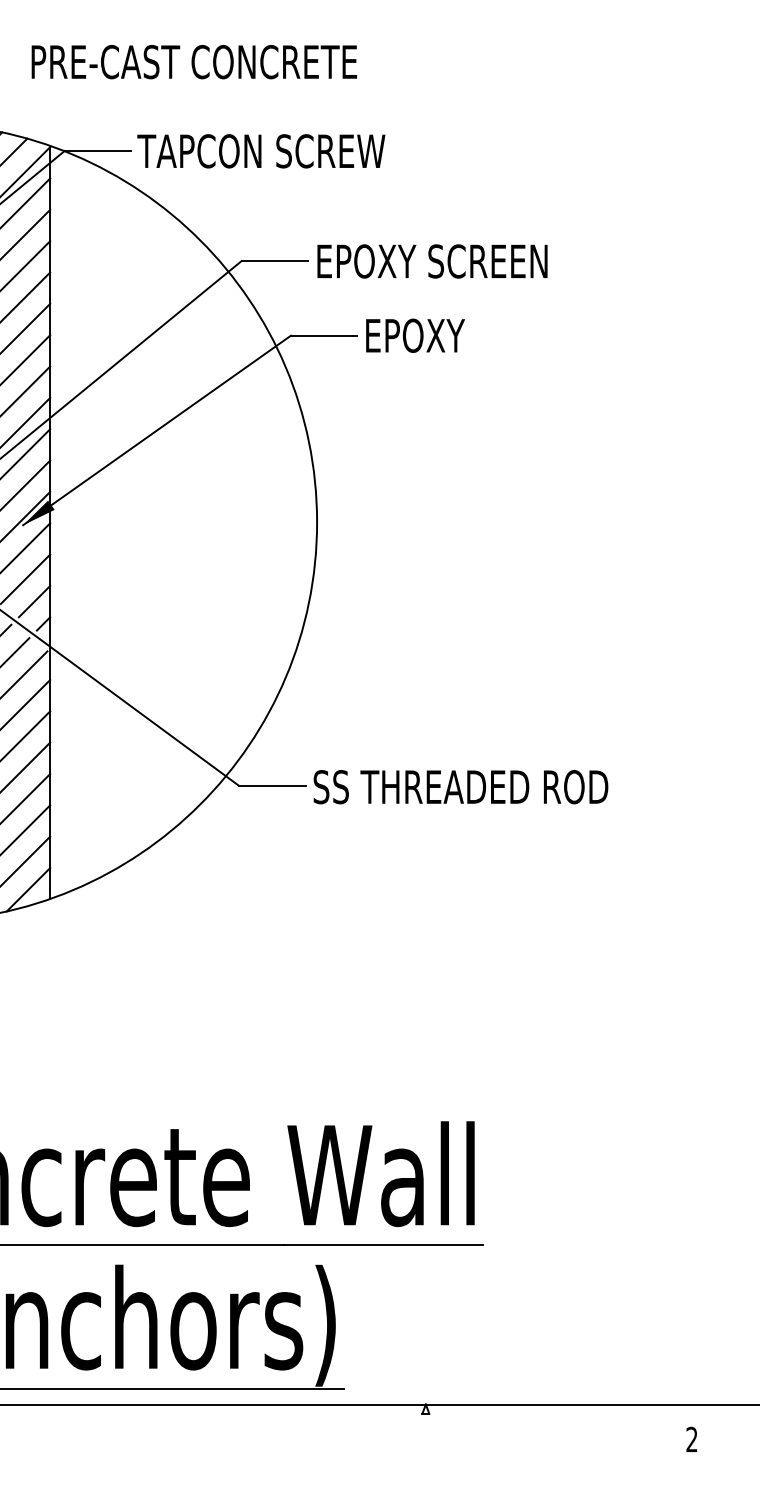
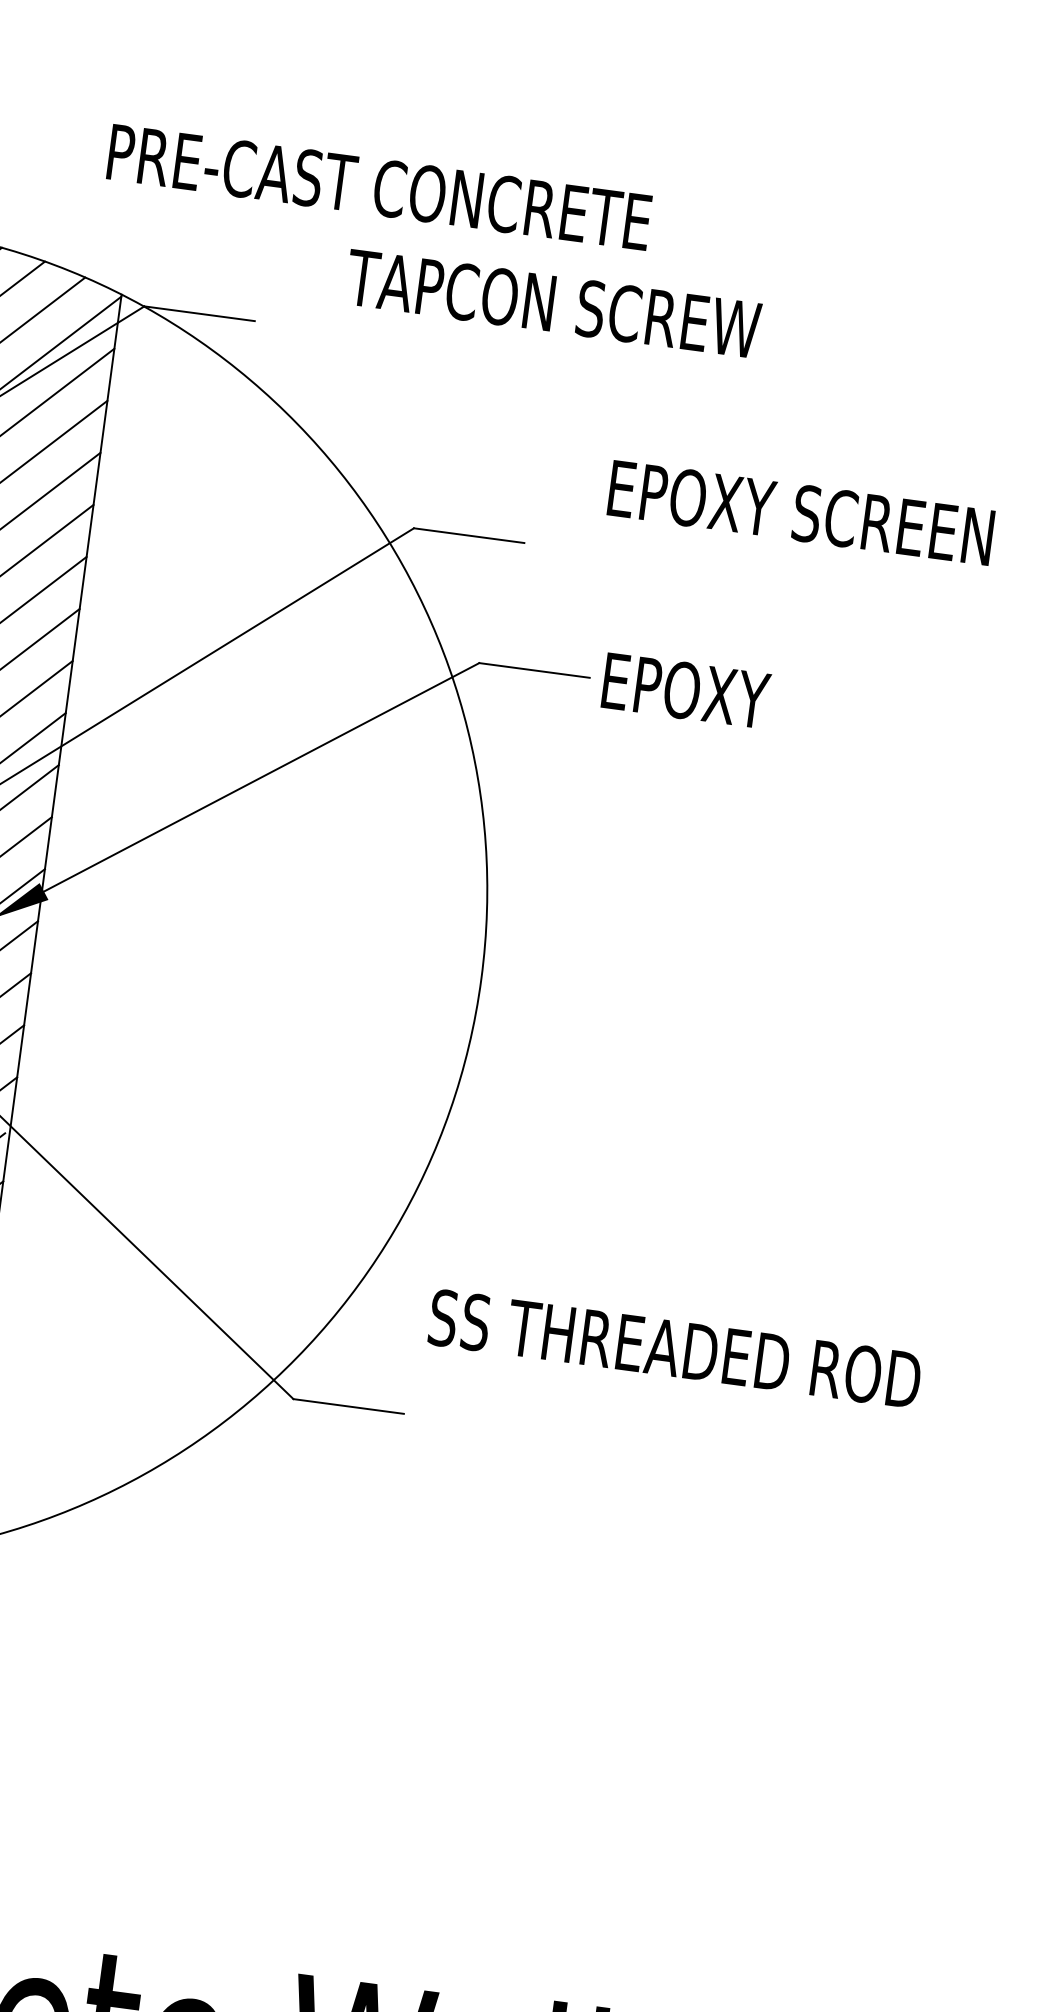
text: (261, 151) -> (553, 304), moved
text: (432, 261) -> (801, 513), moved
text: (460, 787) -> (674, 1349), moved

